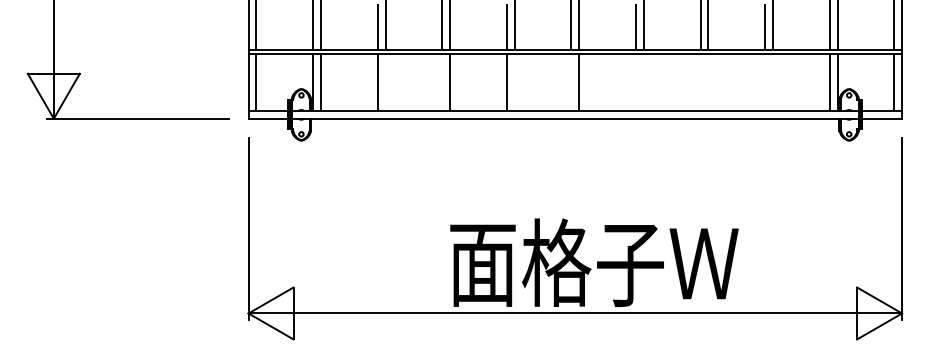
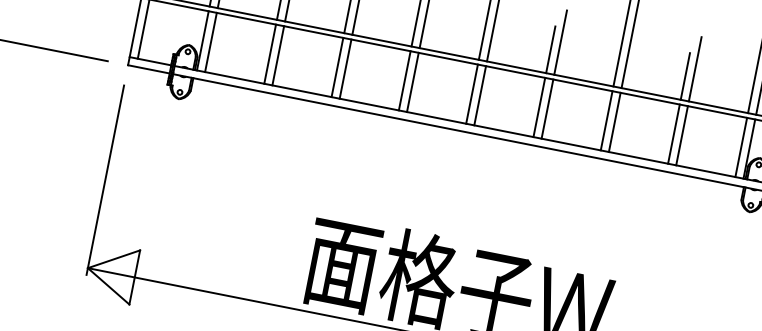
line: (385, 82) -> (278, 55), added
line: (442, 82) -> (337, 67), added
line: (514, 82) -> (412, 82), added
line: (571, 82) -> (472, 94), added
line: (636, 82) -> (539, 107), added
line: (643, 82) -> (547, 108), added
line: (700, 82) -> (606, 120), added
line: (708, 82) -> (614, 122), added
line: (765, 82) -> (674, 134), added
line: (772, 82) -> (681, 135), added

